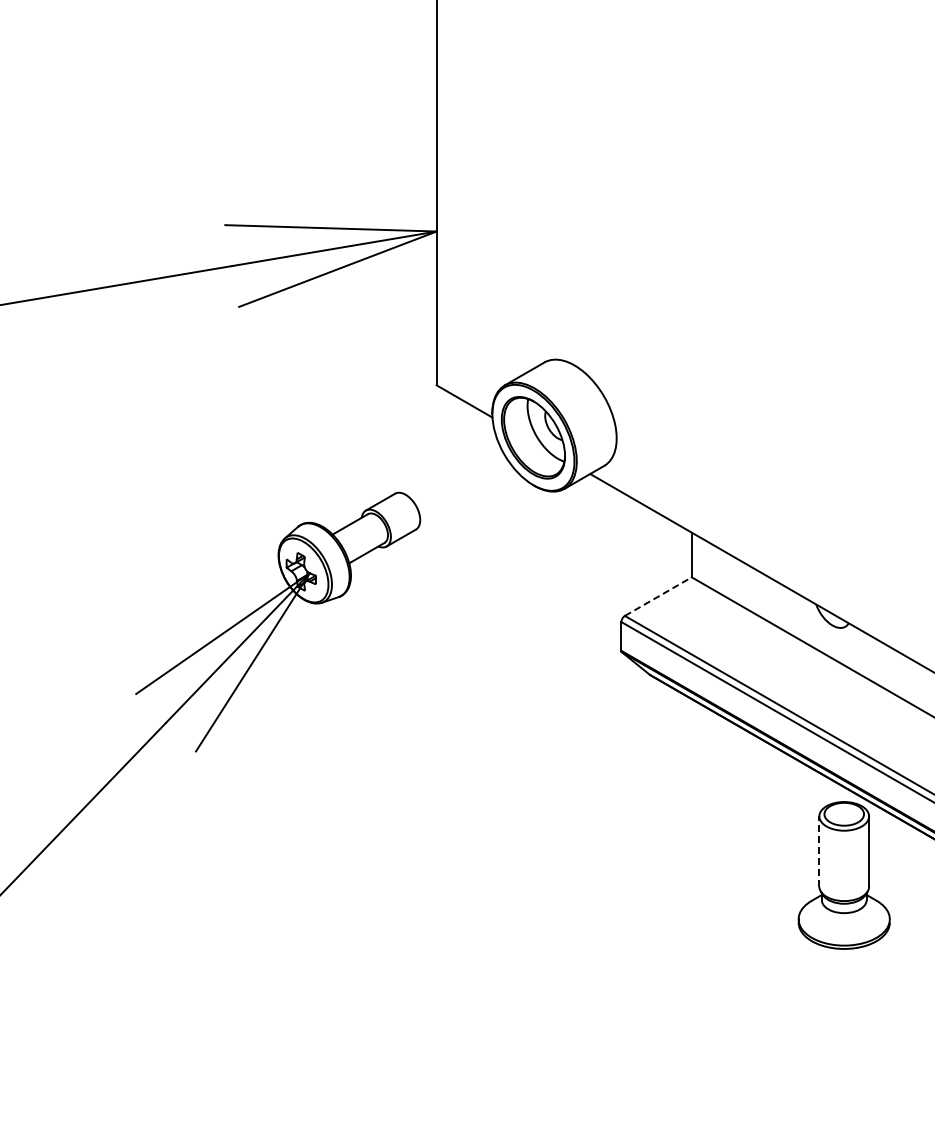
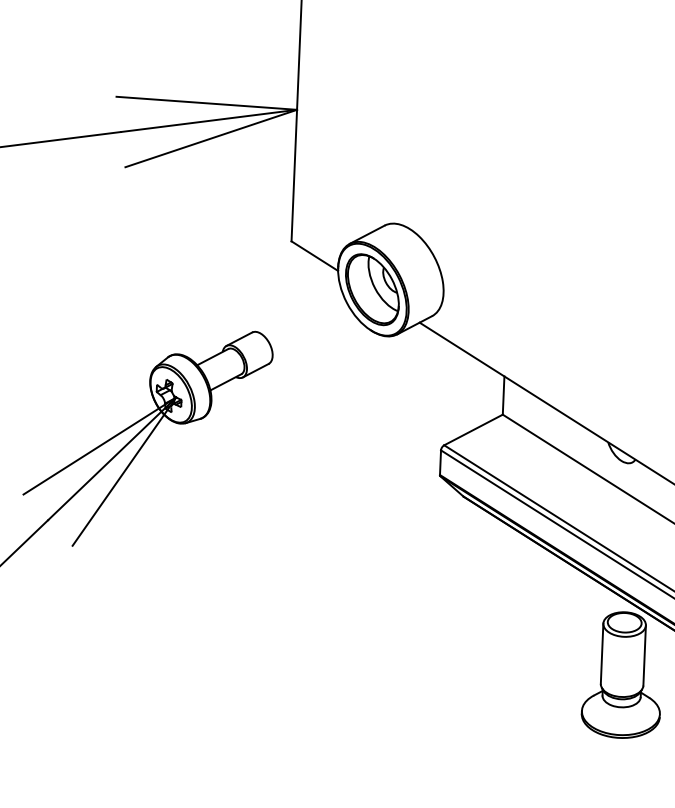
line: (658, 596) -> (473, 429), dashed -> solid
line: (819, 851) -> (602, 653), dashed -> solid

